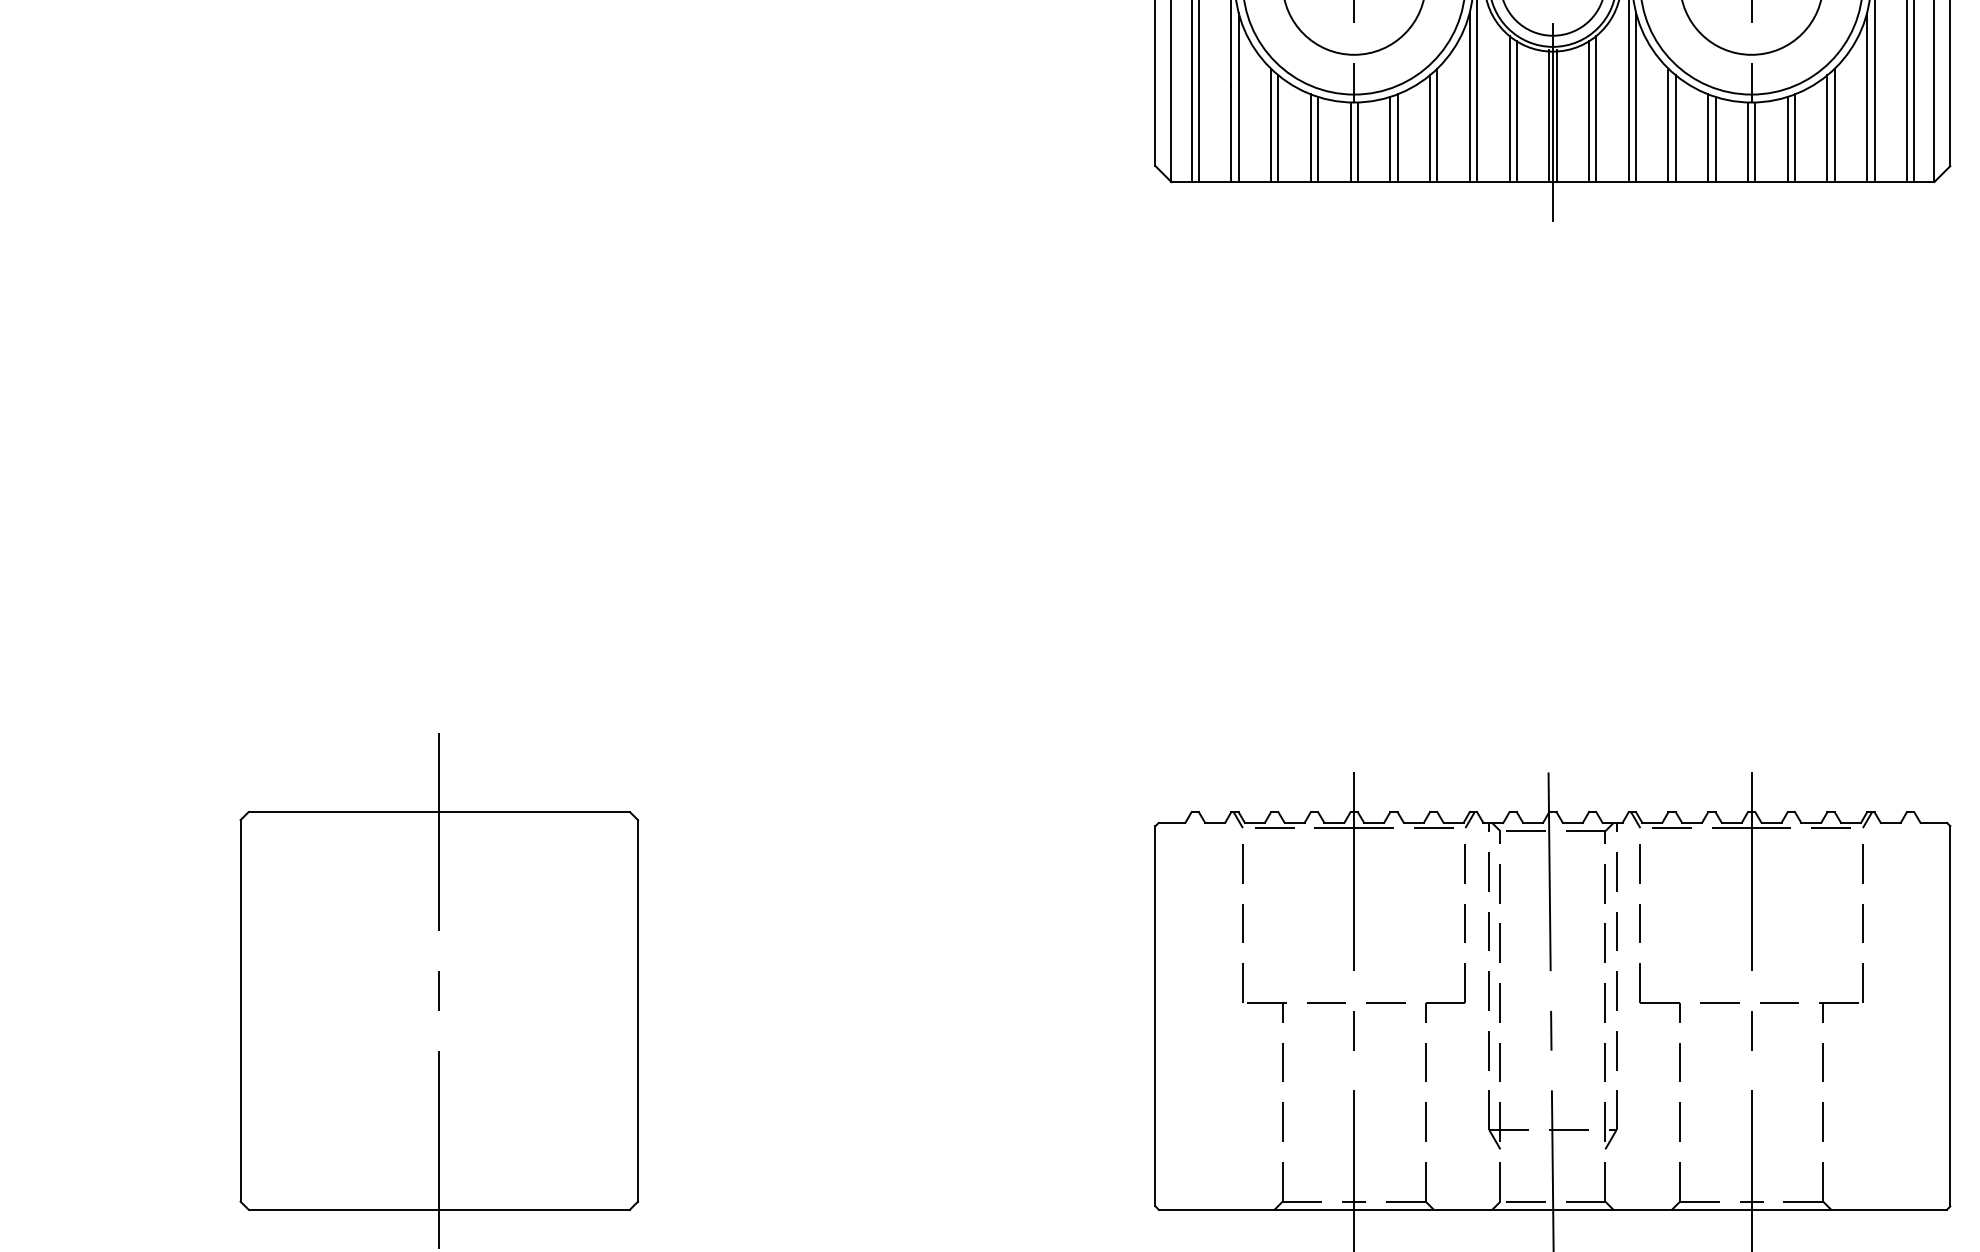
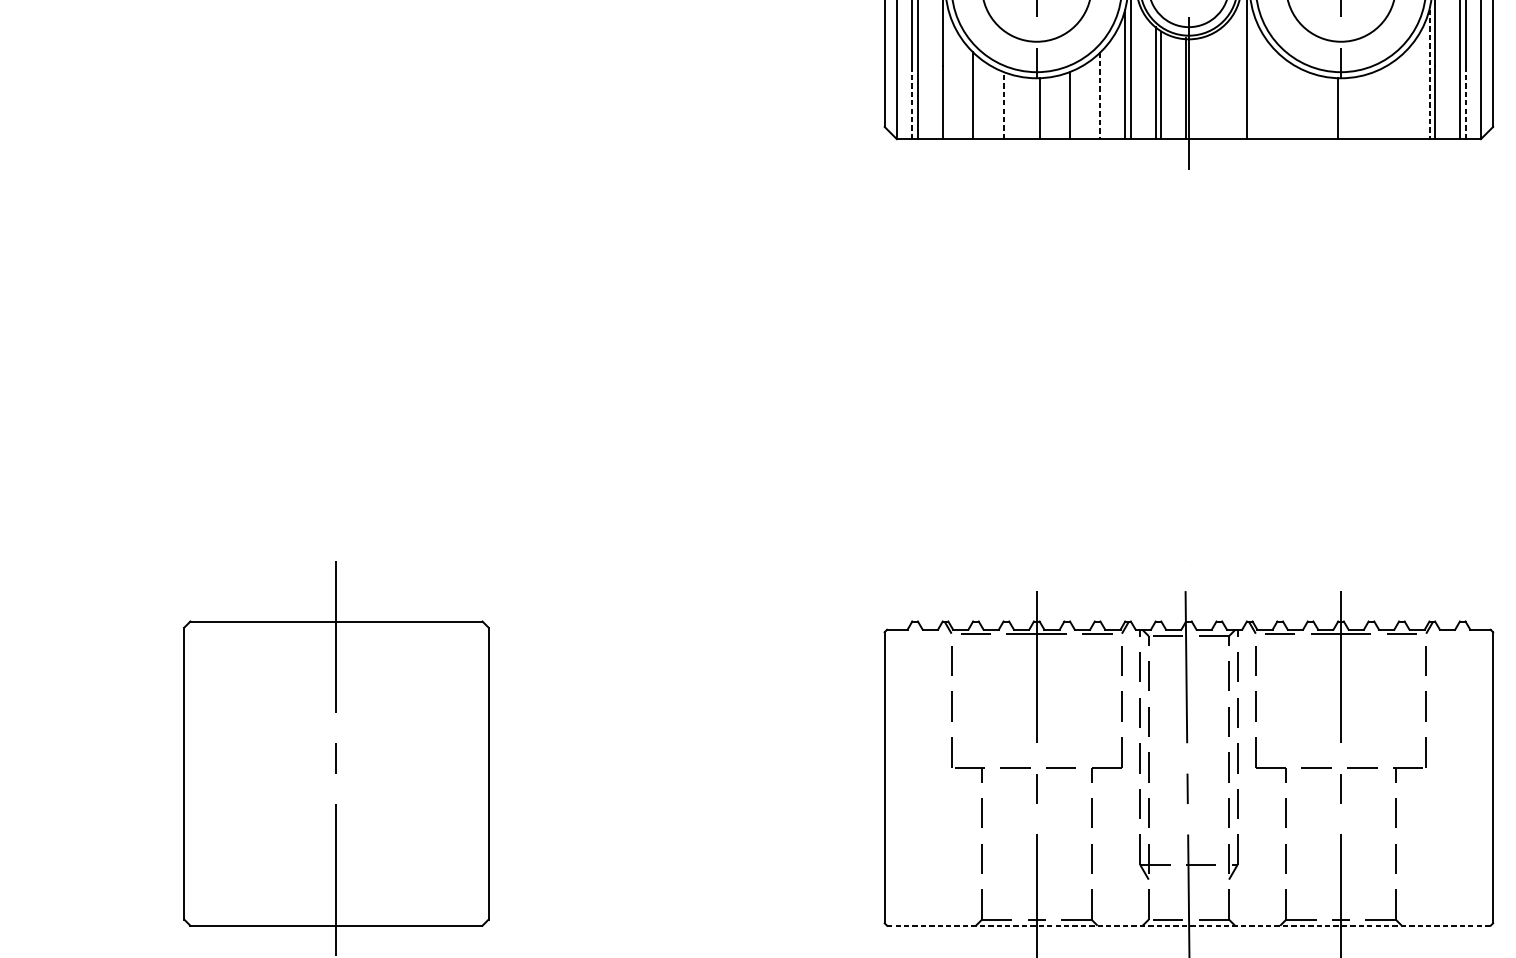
line: (1238, 97) -> (948, 74), removed
line: (1636, 97) -> (1252, 74), removed
line: (1867, 97) -> (1429, 74), solid -> dashed
line: (1596, 109) -> (1222, 83), removed
line: (1588, 111) -> (1216, 85), removed
line: (1556, 115) -> (1191, 88), removed
line: (1437, 125) -> (1100, 95), solid -> dashed
line: (1668, 125) -> (1277, 95), removed
line: (1834, 125) -> (1404, 95), removed
line: (1278, 128) -> (978, 98), removed
line: (1430, 128) -> (1095, 98), removed
line: (1675, 128) -> (1282, 98), removed
line: (1827, 128) -> (1399, 98), removed
line: (1191, 133) -> (912, 101), solid -> dashed
line: (1914, 133) -> (1465, 101), solid -> dashed
line: (1310, 138) -> (1003, 105), solid -> dashed
line: (1708, 138) -> (1308, 105), removed
line: (1795, 138) -> (1374, 105), removed
line: (1318, 139) -> (1009, 106), removed
line: (1390, 139) -> (1064, 106), removed
line: (1715, 139) -> (1313, 106), removed
line: (1787, 139) -> (1368, 106), removed
line: (1350, 142) -> (1033, 108), removed
line: (1755, 142) -> (1343, 108), removed
line: (1553, 1209) -> (1189, 925), solid -> dashed

